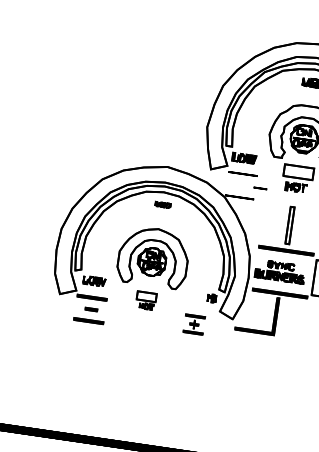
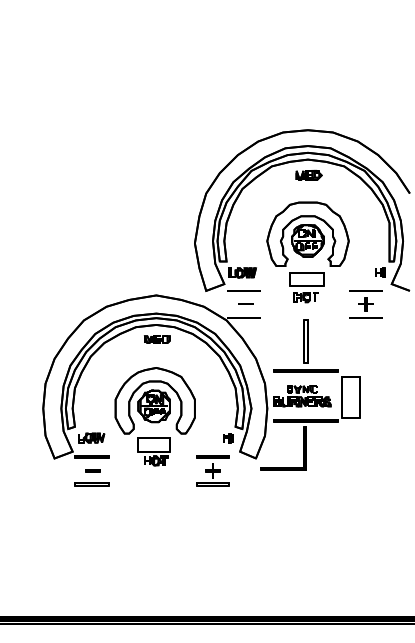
line: (260, 187) -> (245, 303), moved
part: (163, 204) -> (157, 339), size x1.43
part: (145, 300) -> (153, 451), size x1.43
part: (193, 324) -> (212, 470), size x1.43

